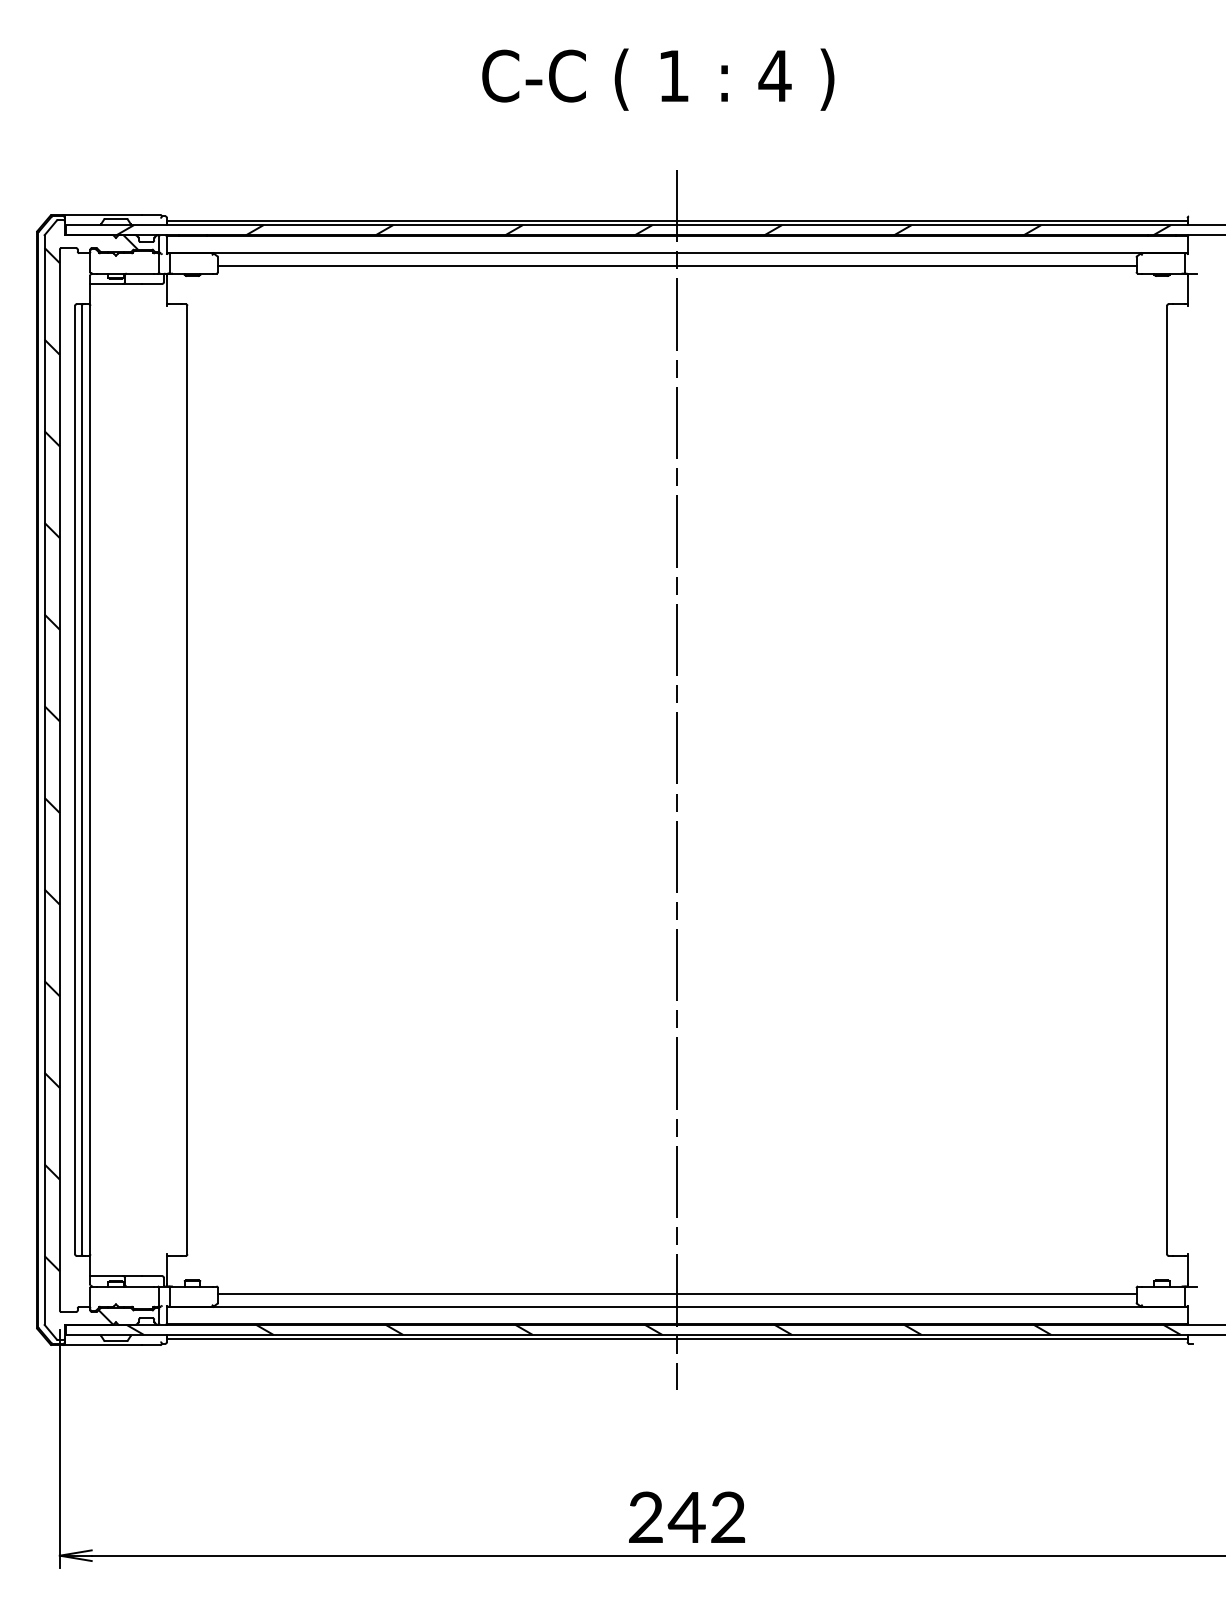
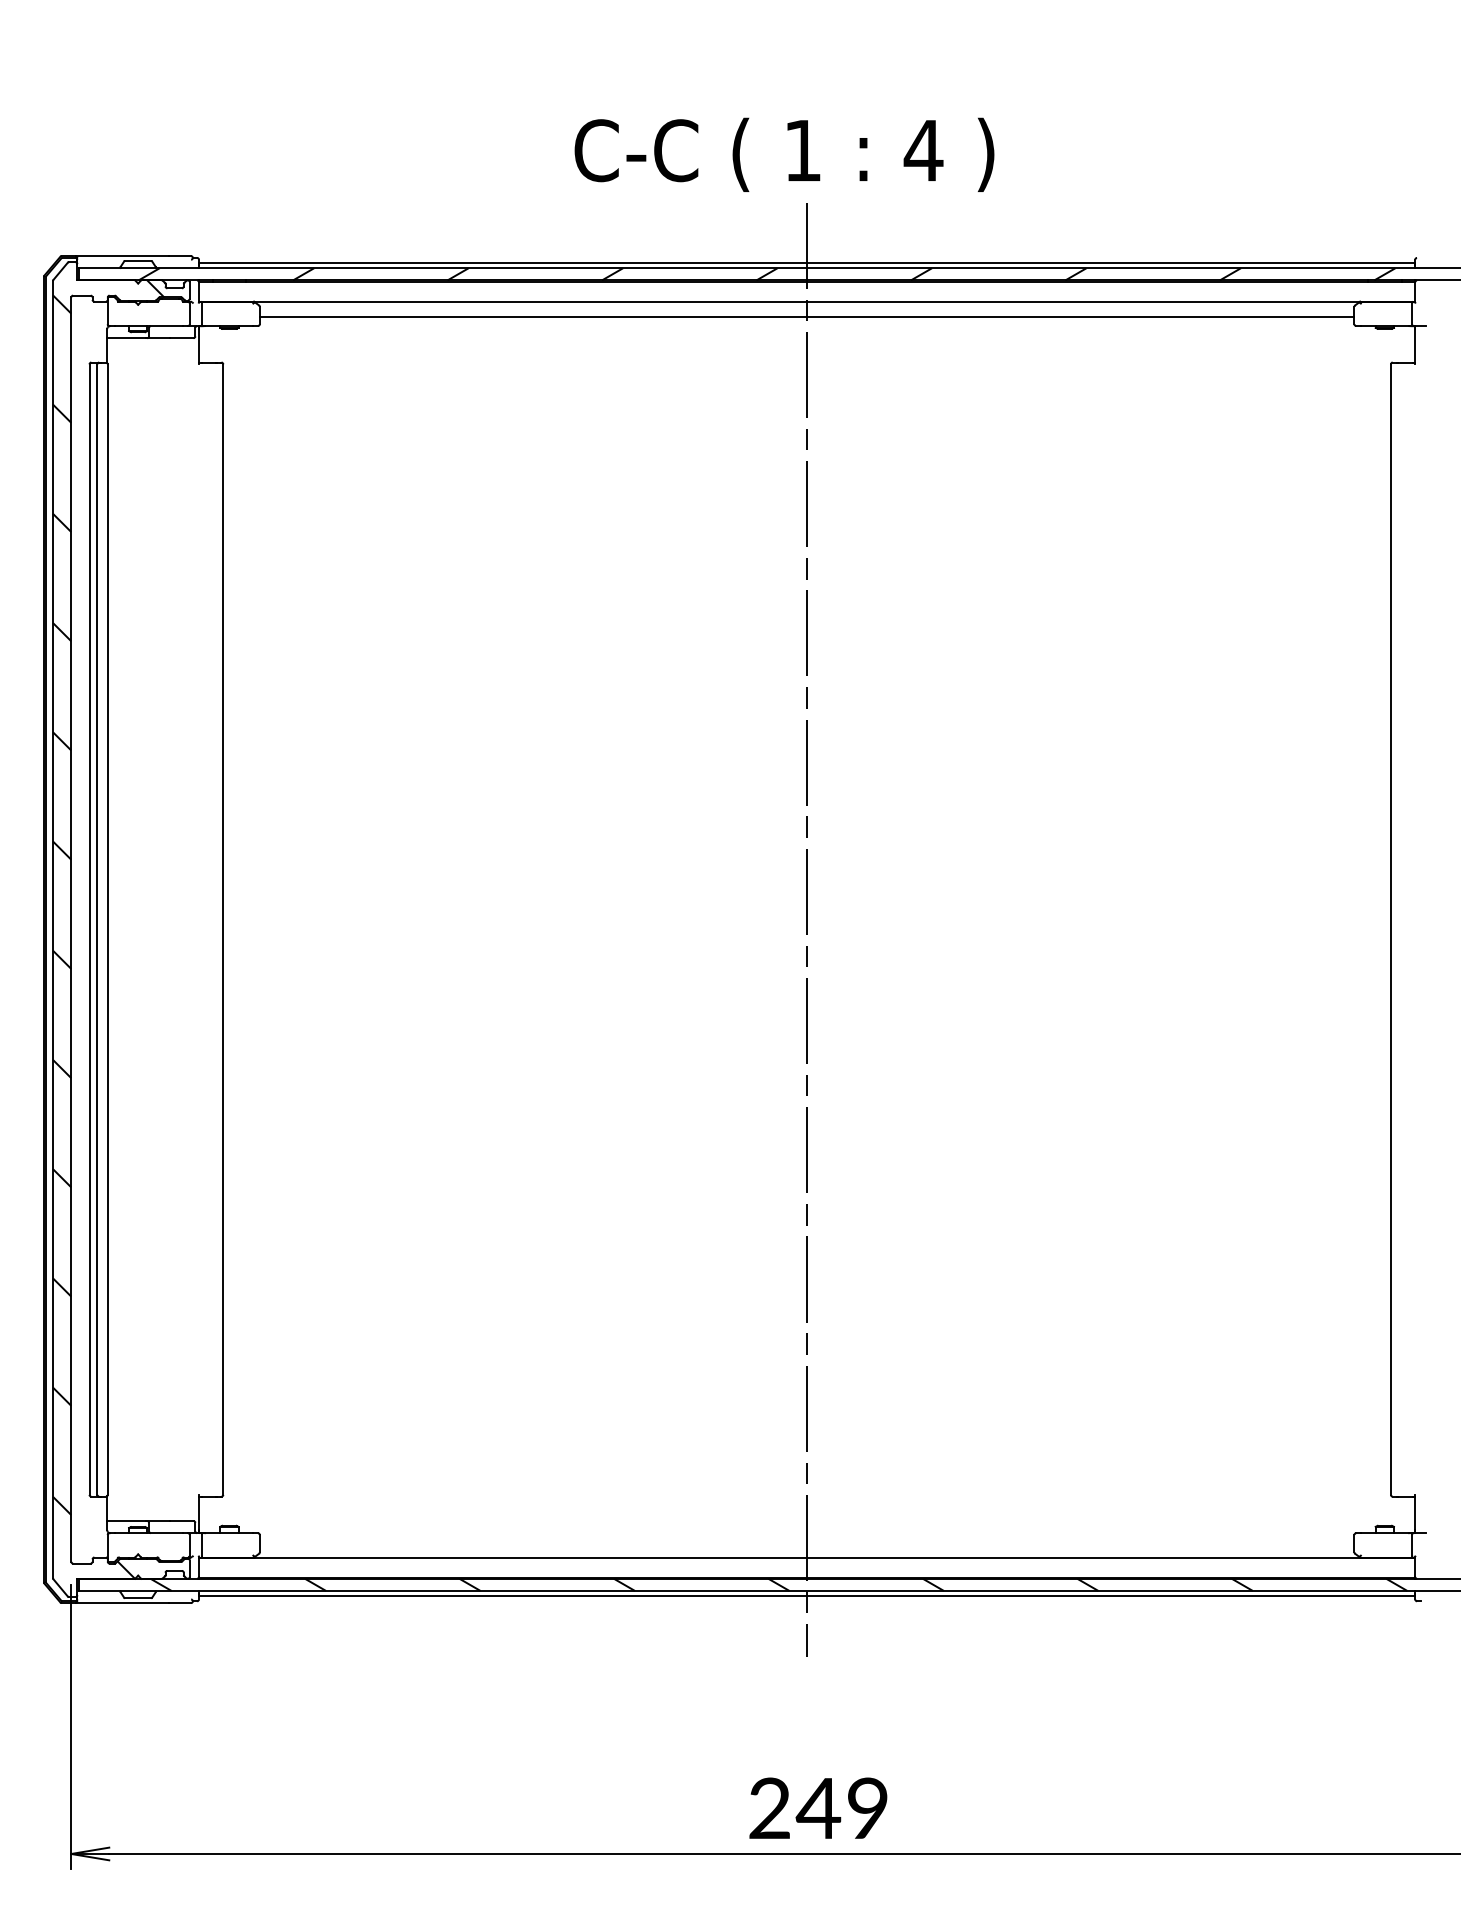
text: (658, 79) -> (784, 154), moved
line: (676, 1294) -> (806, 1542), removed
text: (727, 1517) -> (867, 1808), 242 -> 249

